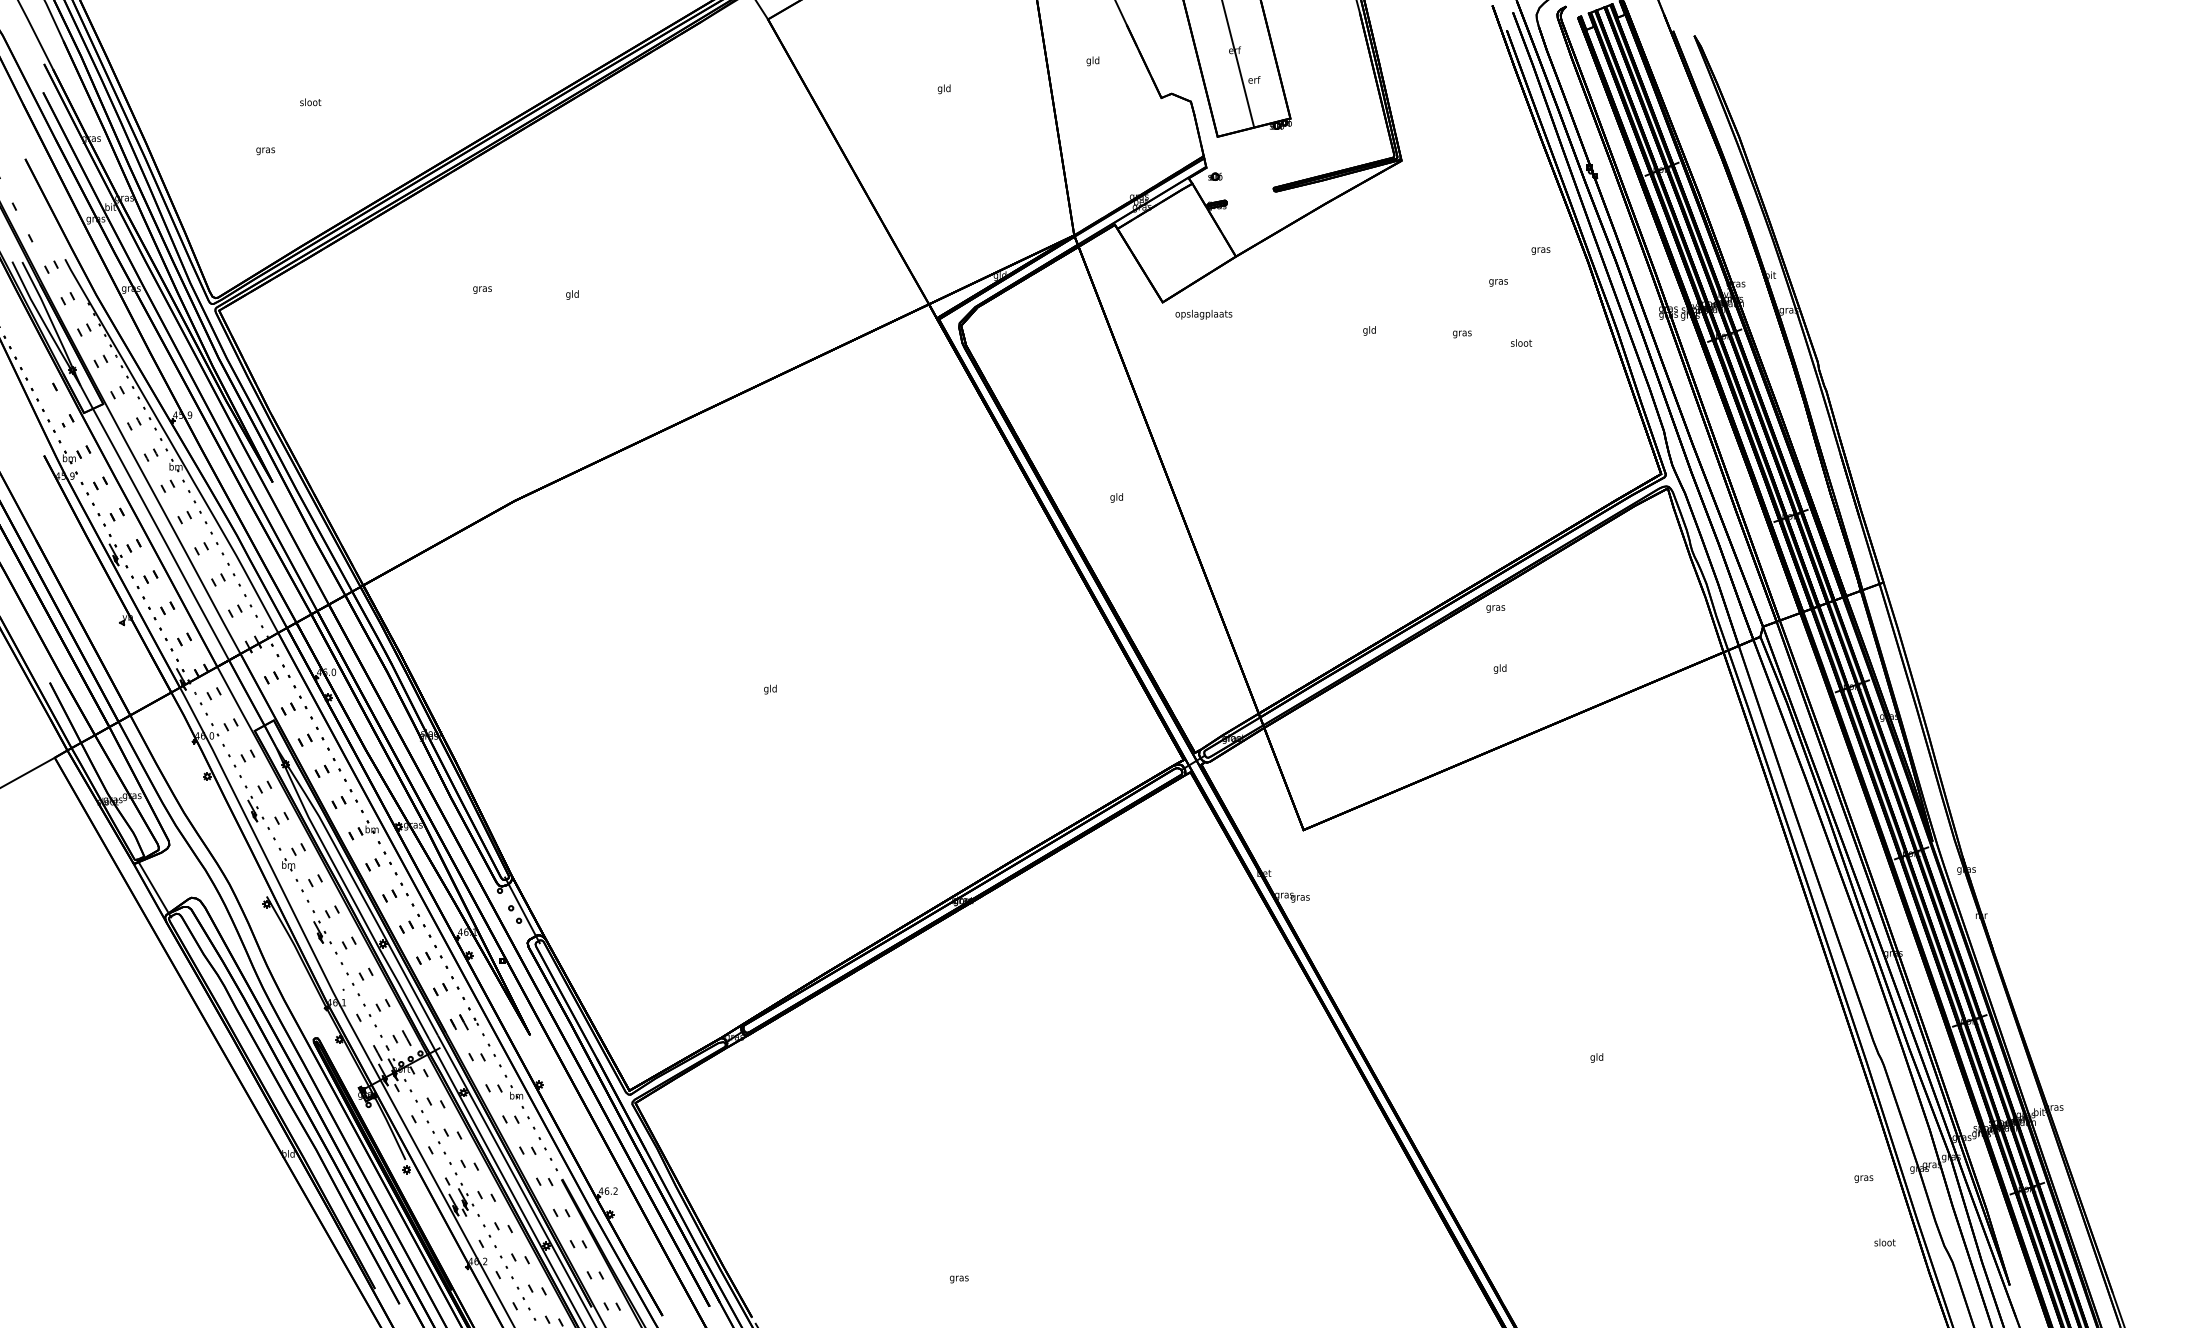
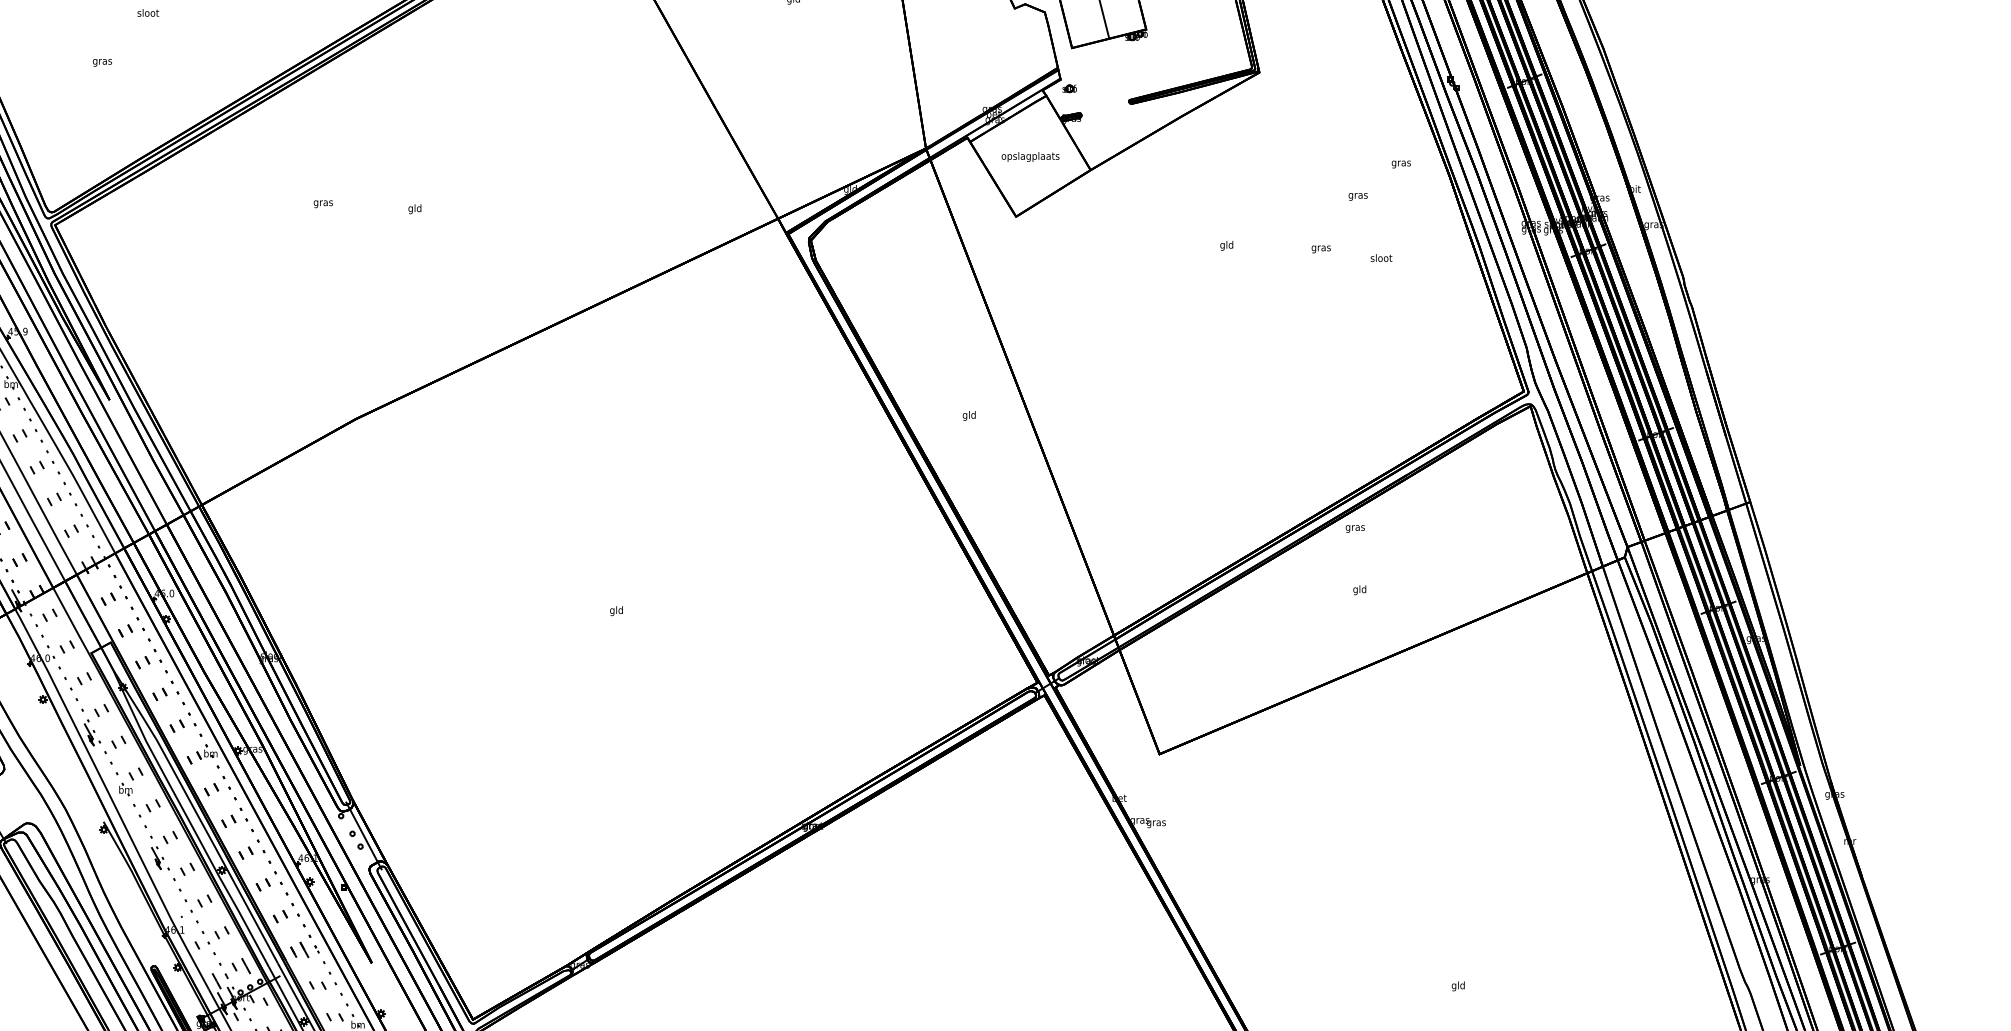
text: (1203, 314) -> (1030, 156), moved

